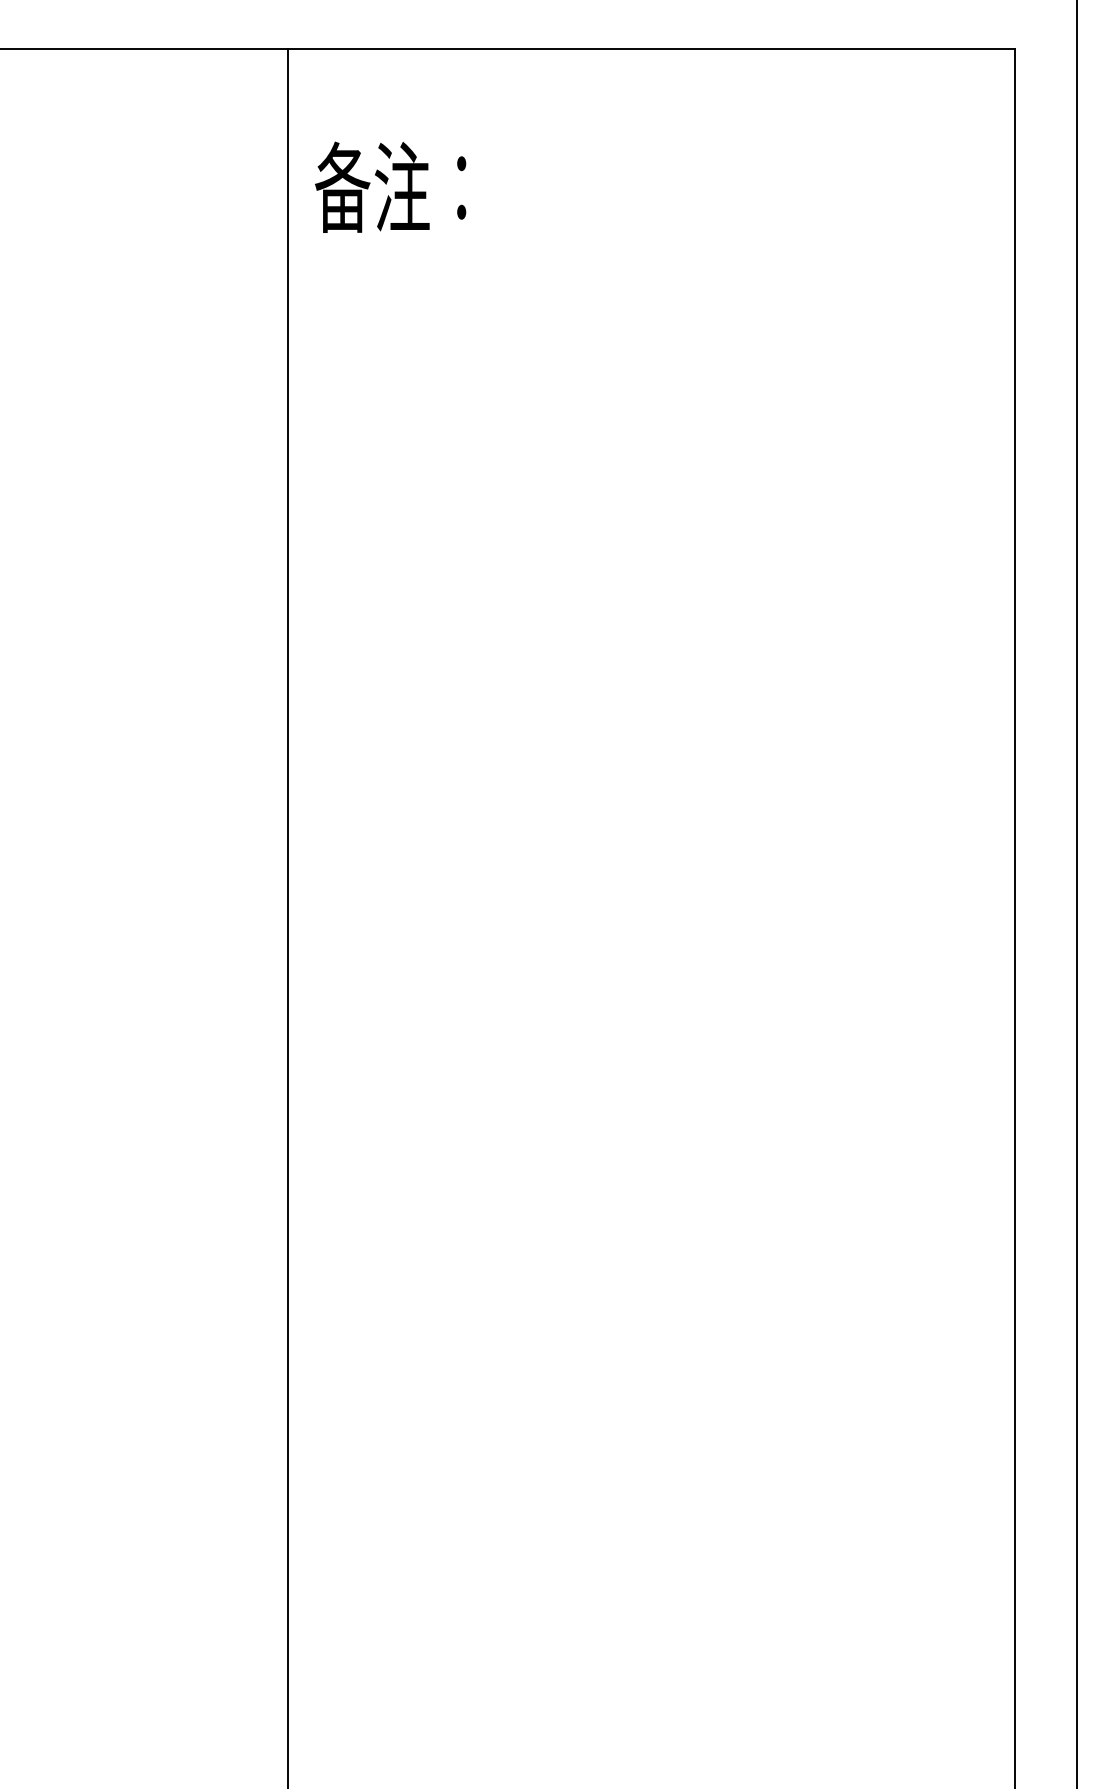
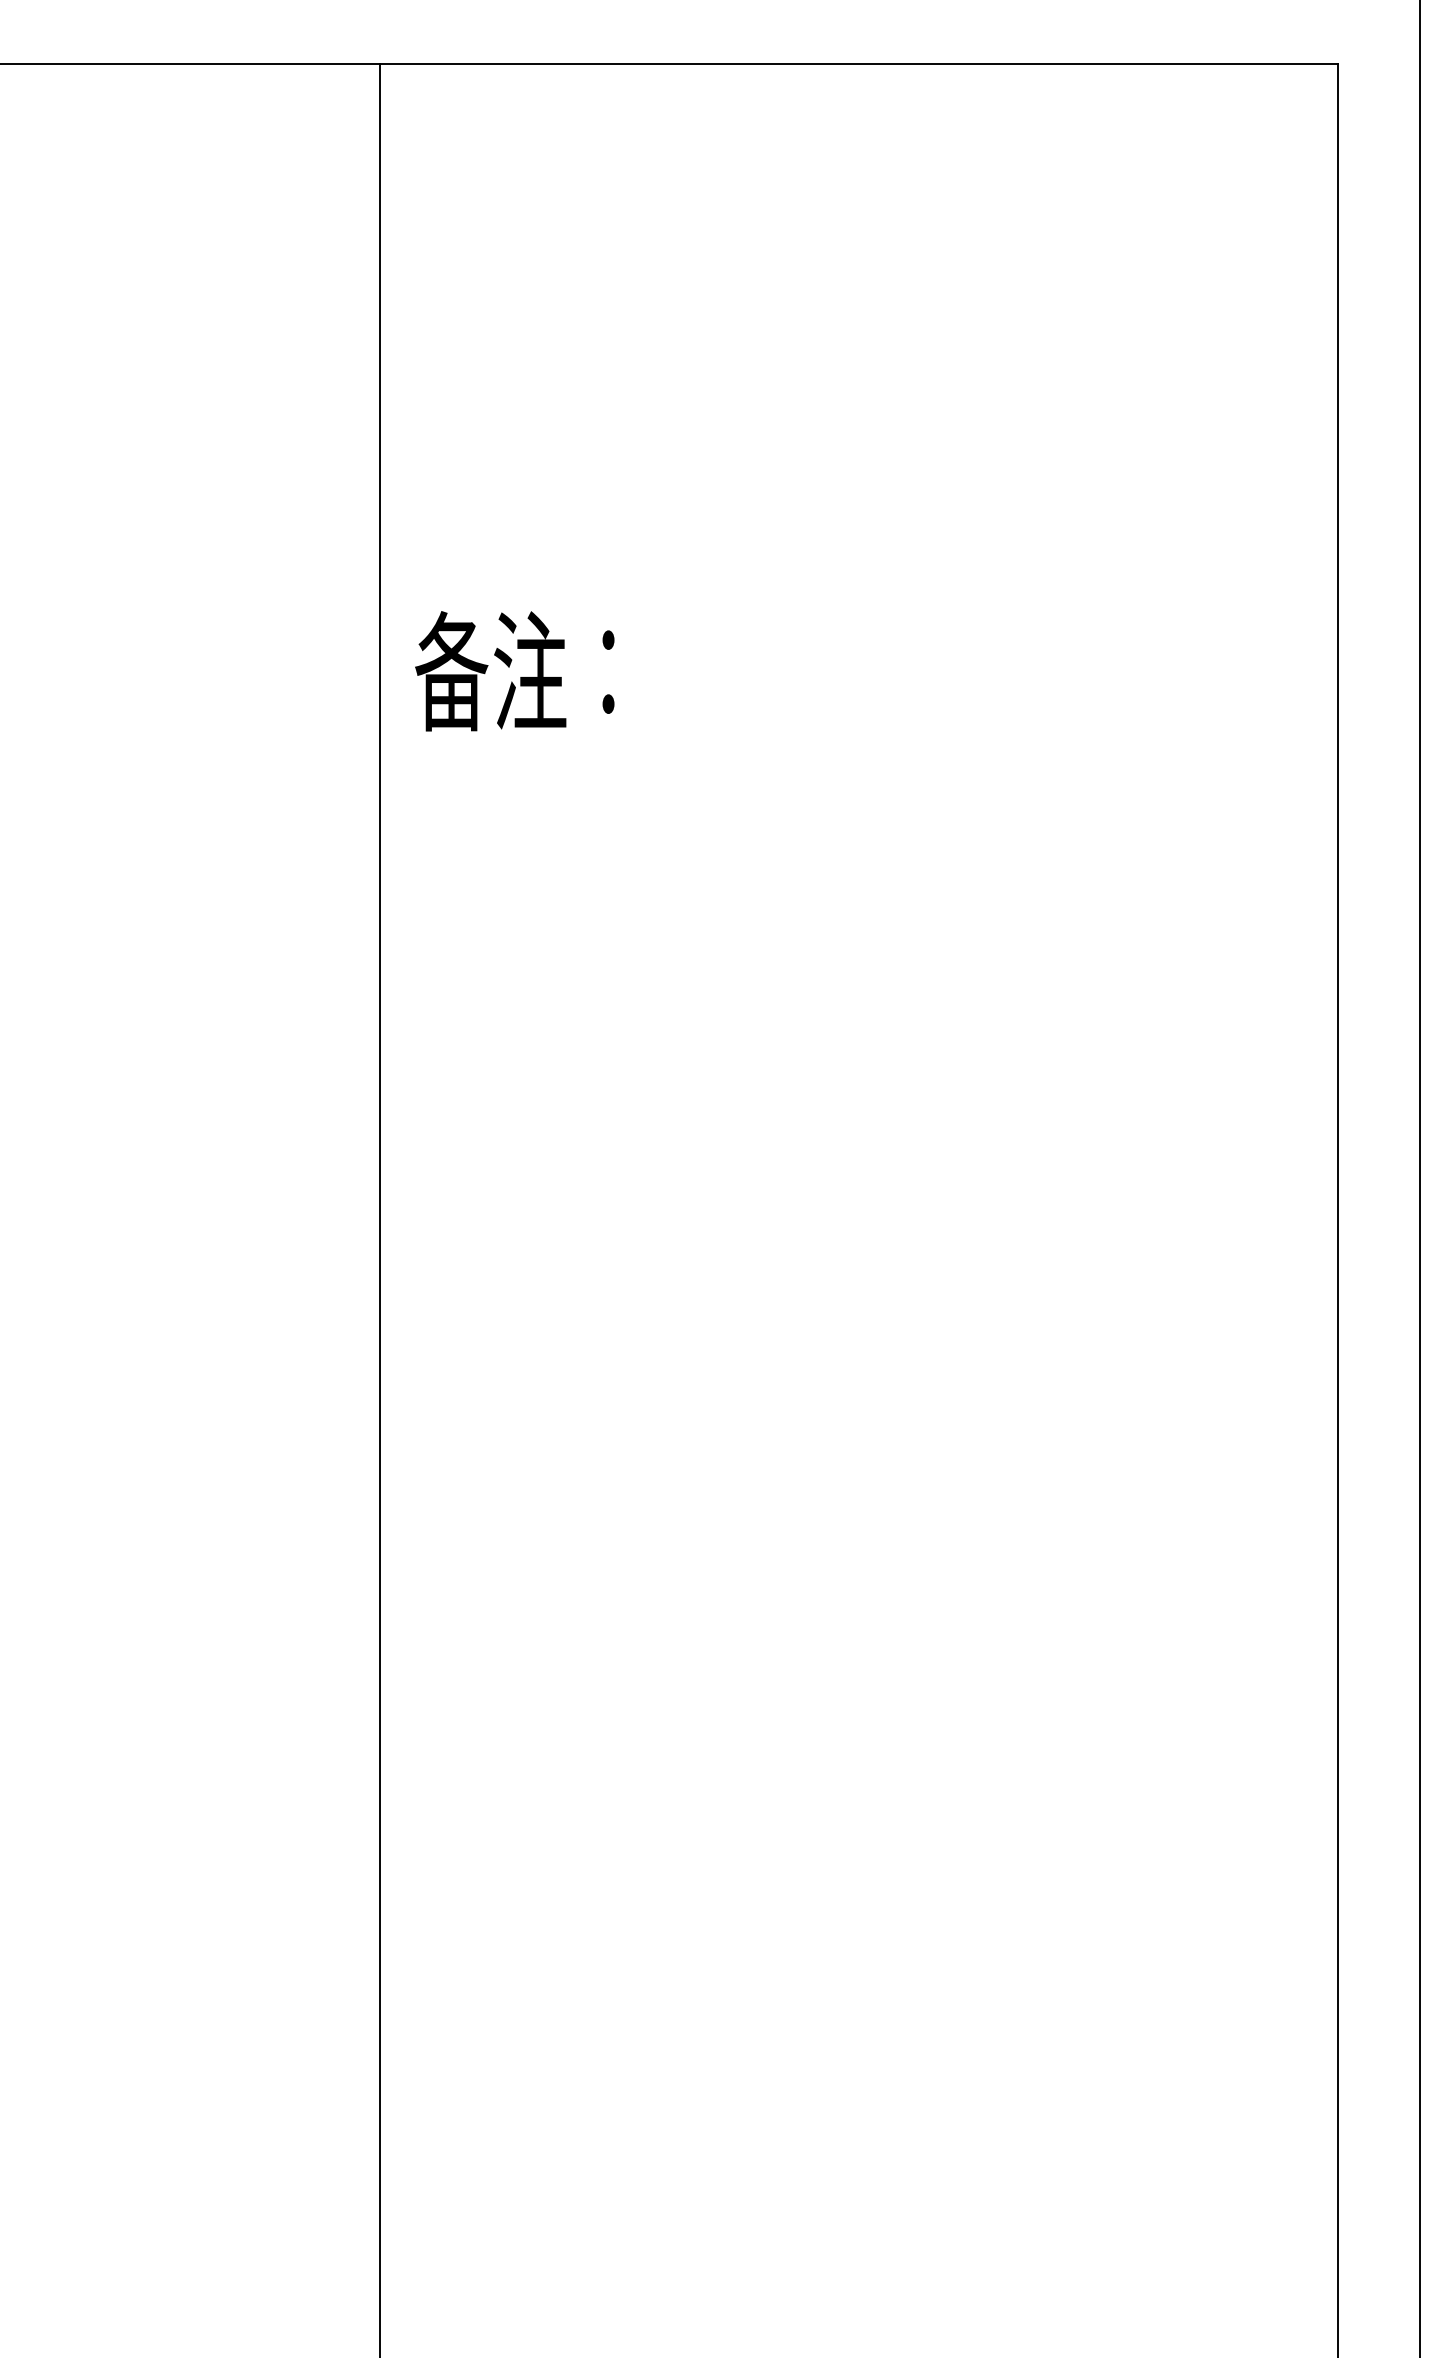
text: (390, 186) -> (514, 670), moved

